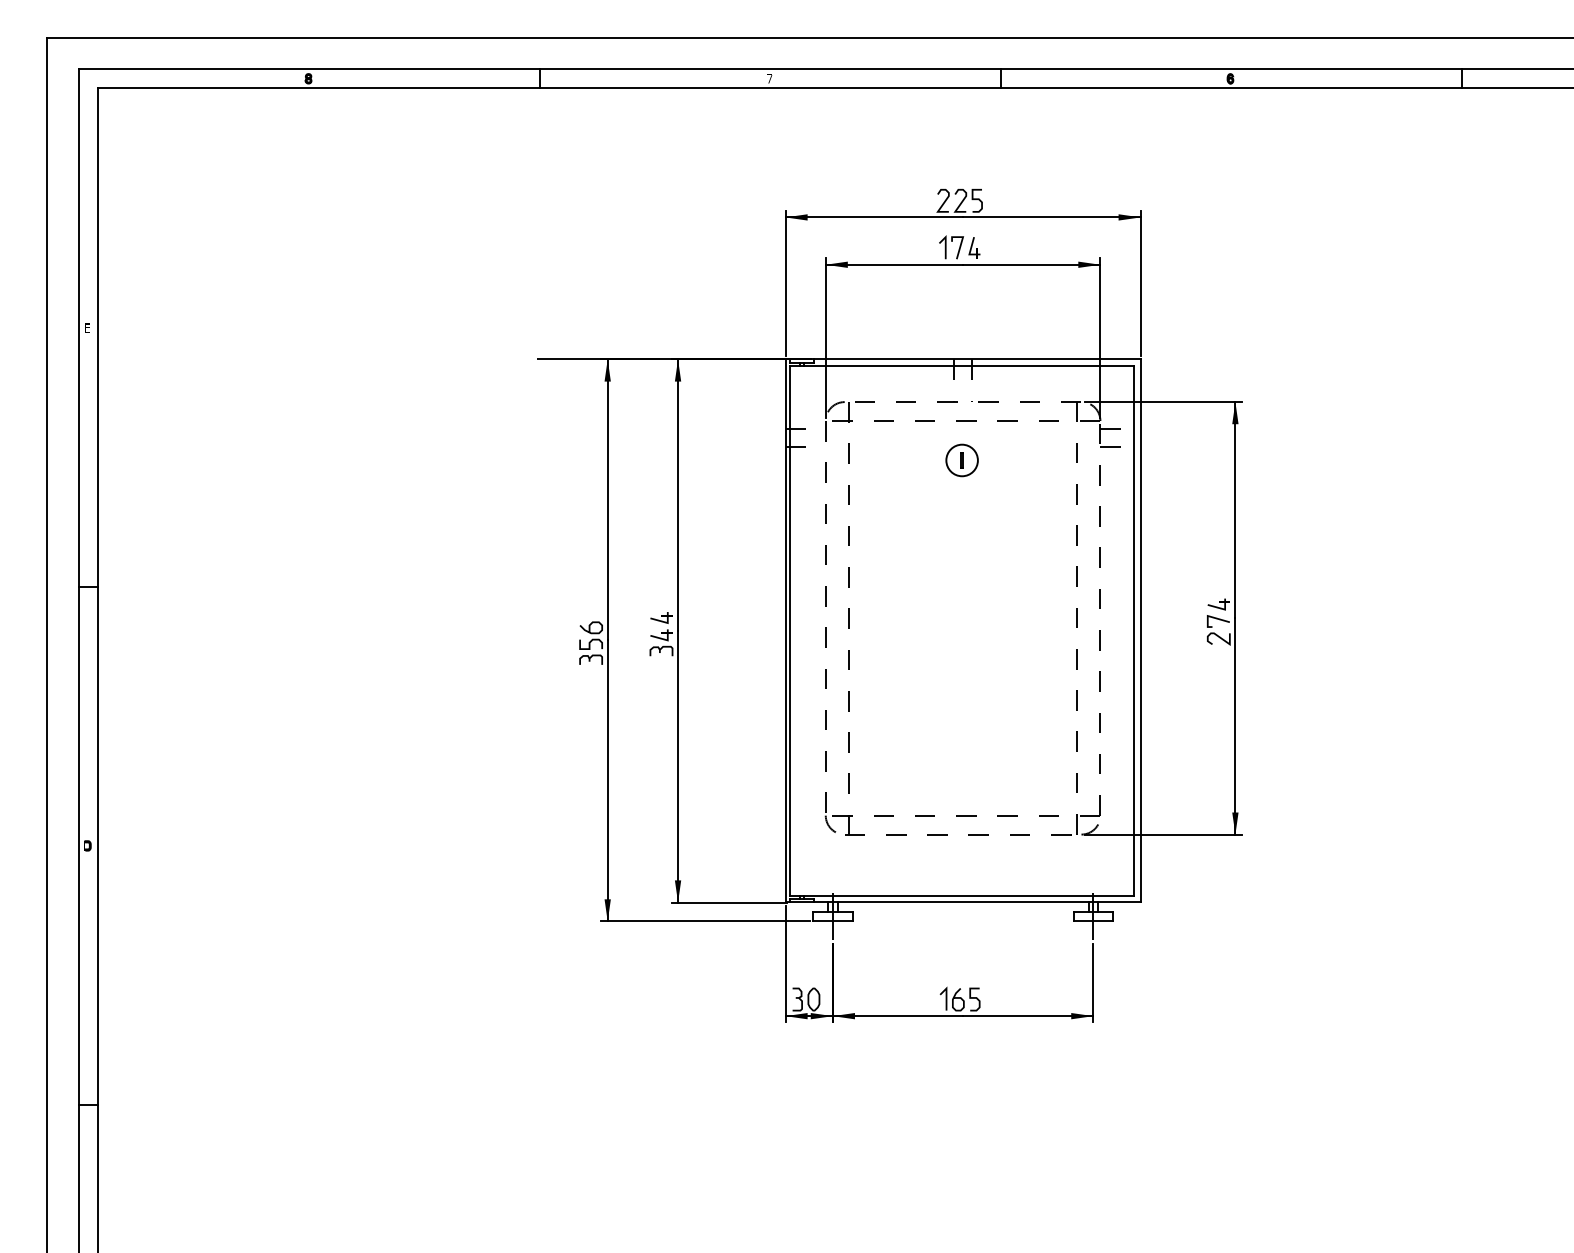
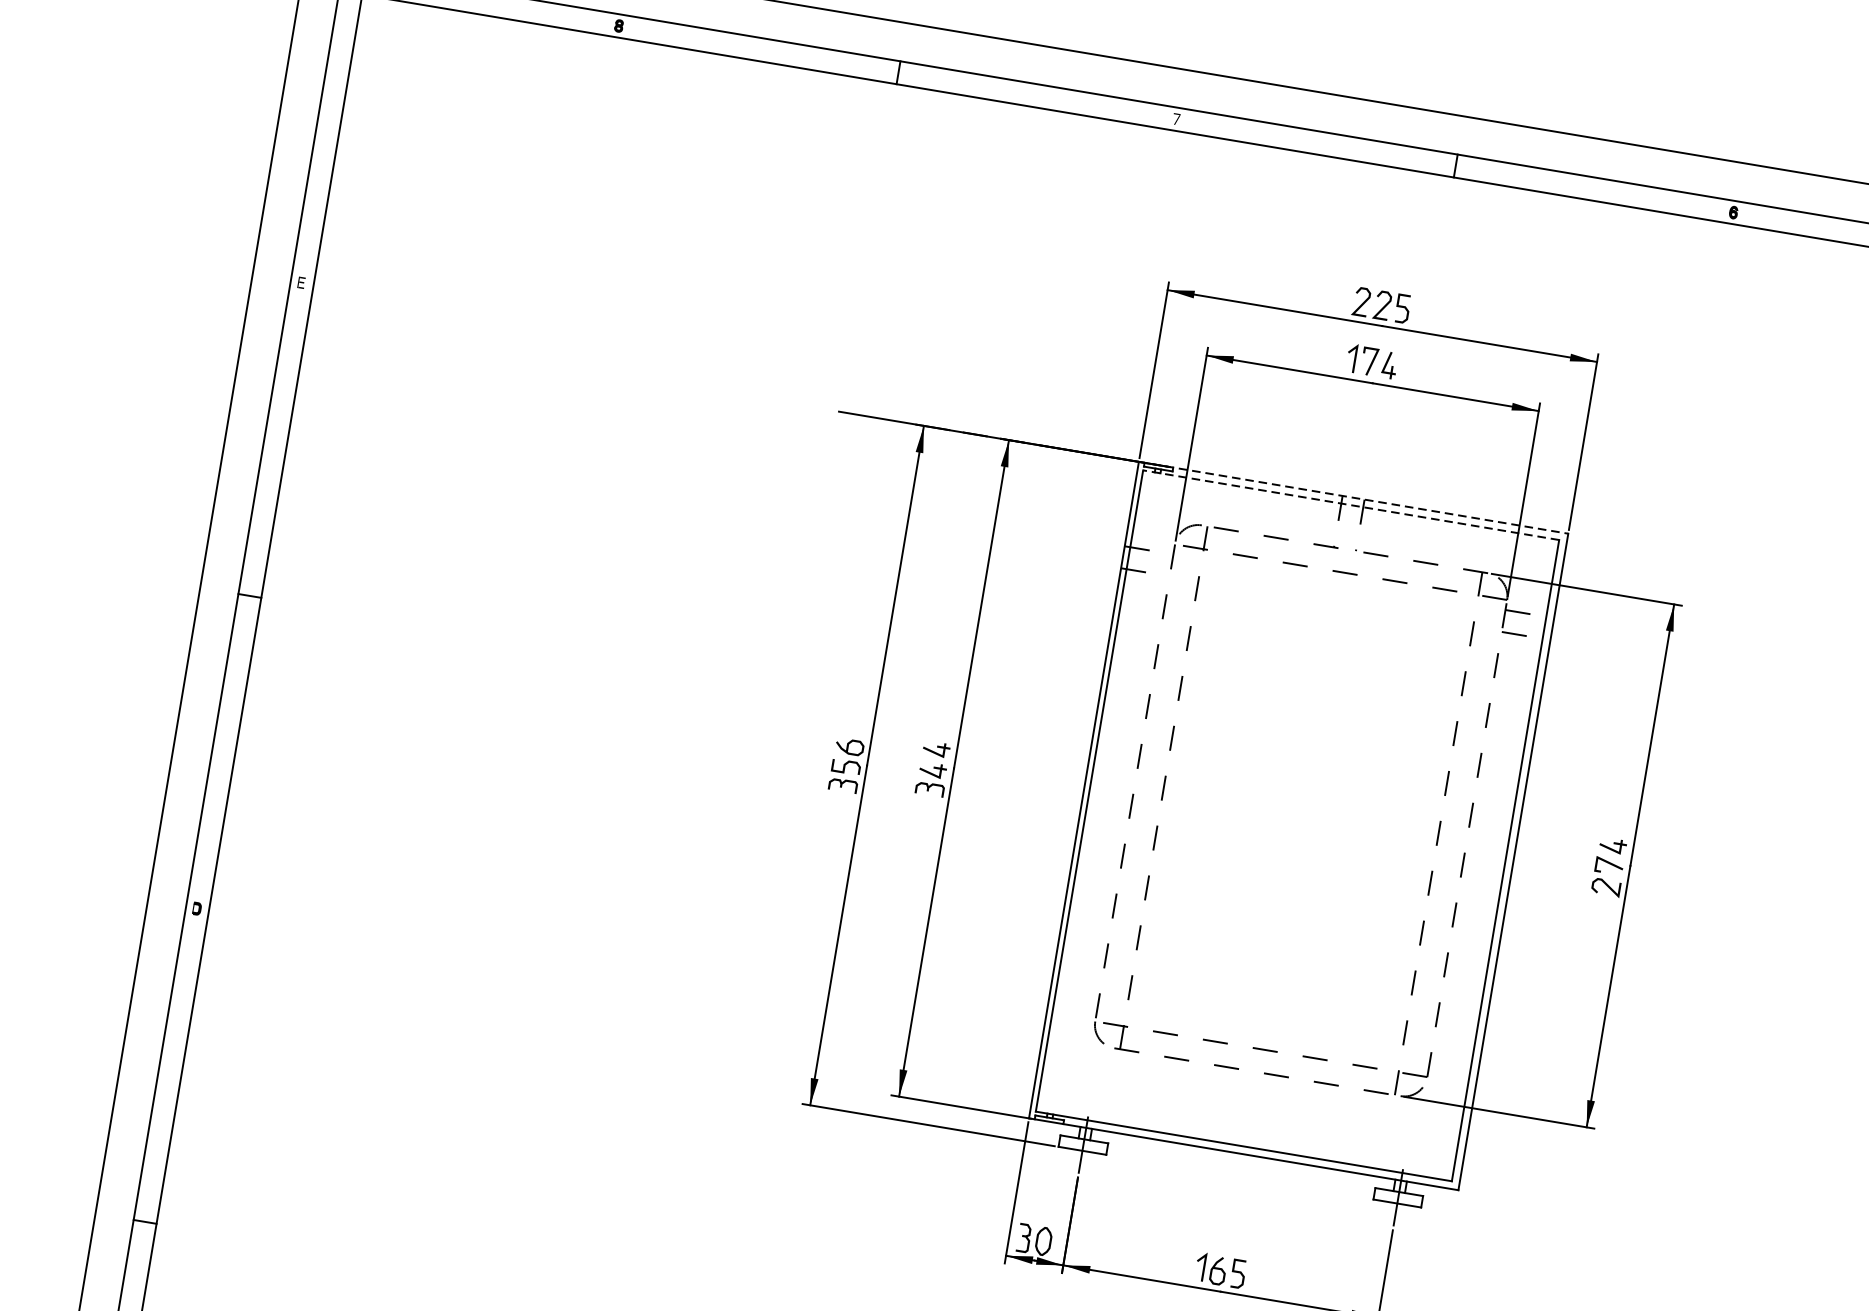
line: (963, 359) -> (1354, 497), solid -> dashed
line: (961, 365) -> (1350, 504), solid -> dashed
part: (961, 460) -> (1331, 619), removed

